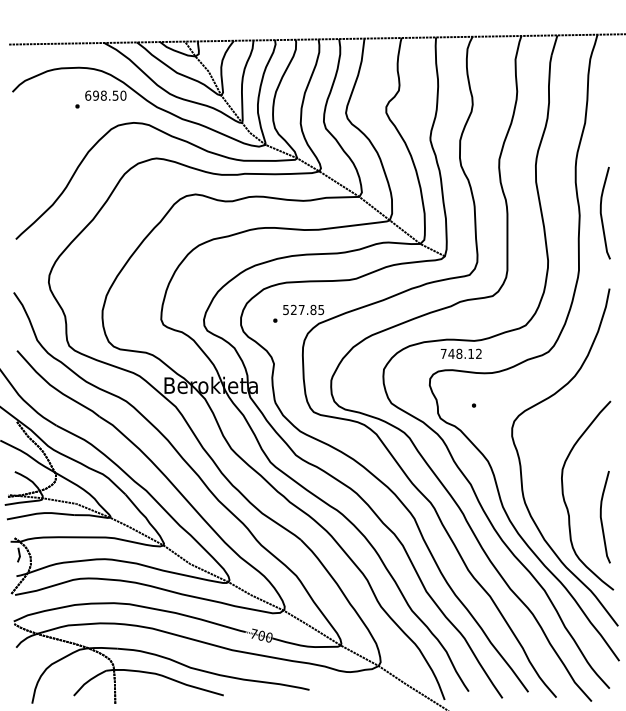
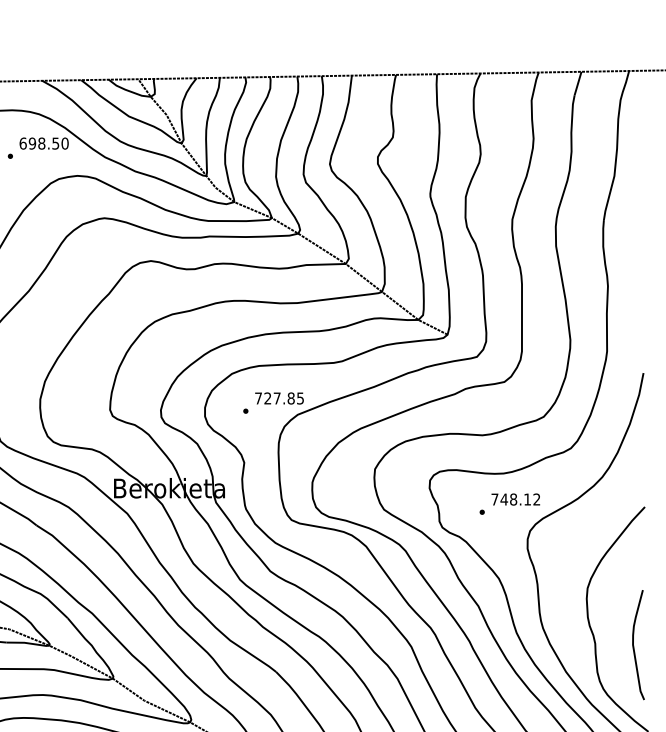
curve: (602, 215) -> (635, 286), removed
text: (285, 310) -> (257, 399), 527.85 -> 727.85
text: (460, 353) -> (514, 499), moved

